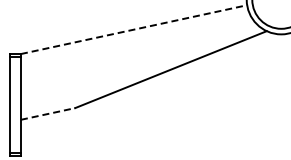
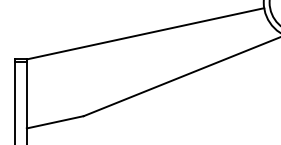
line: (134, 29) -> (145, 33), dashed -> solid
line: (48, 113) -> (55, 121), dashed -> solid

